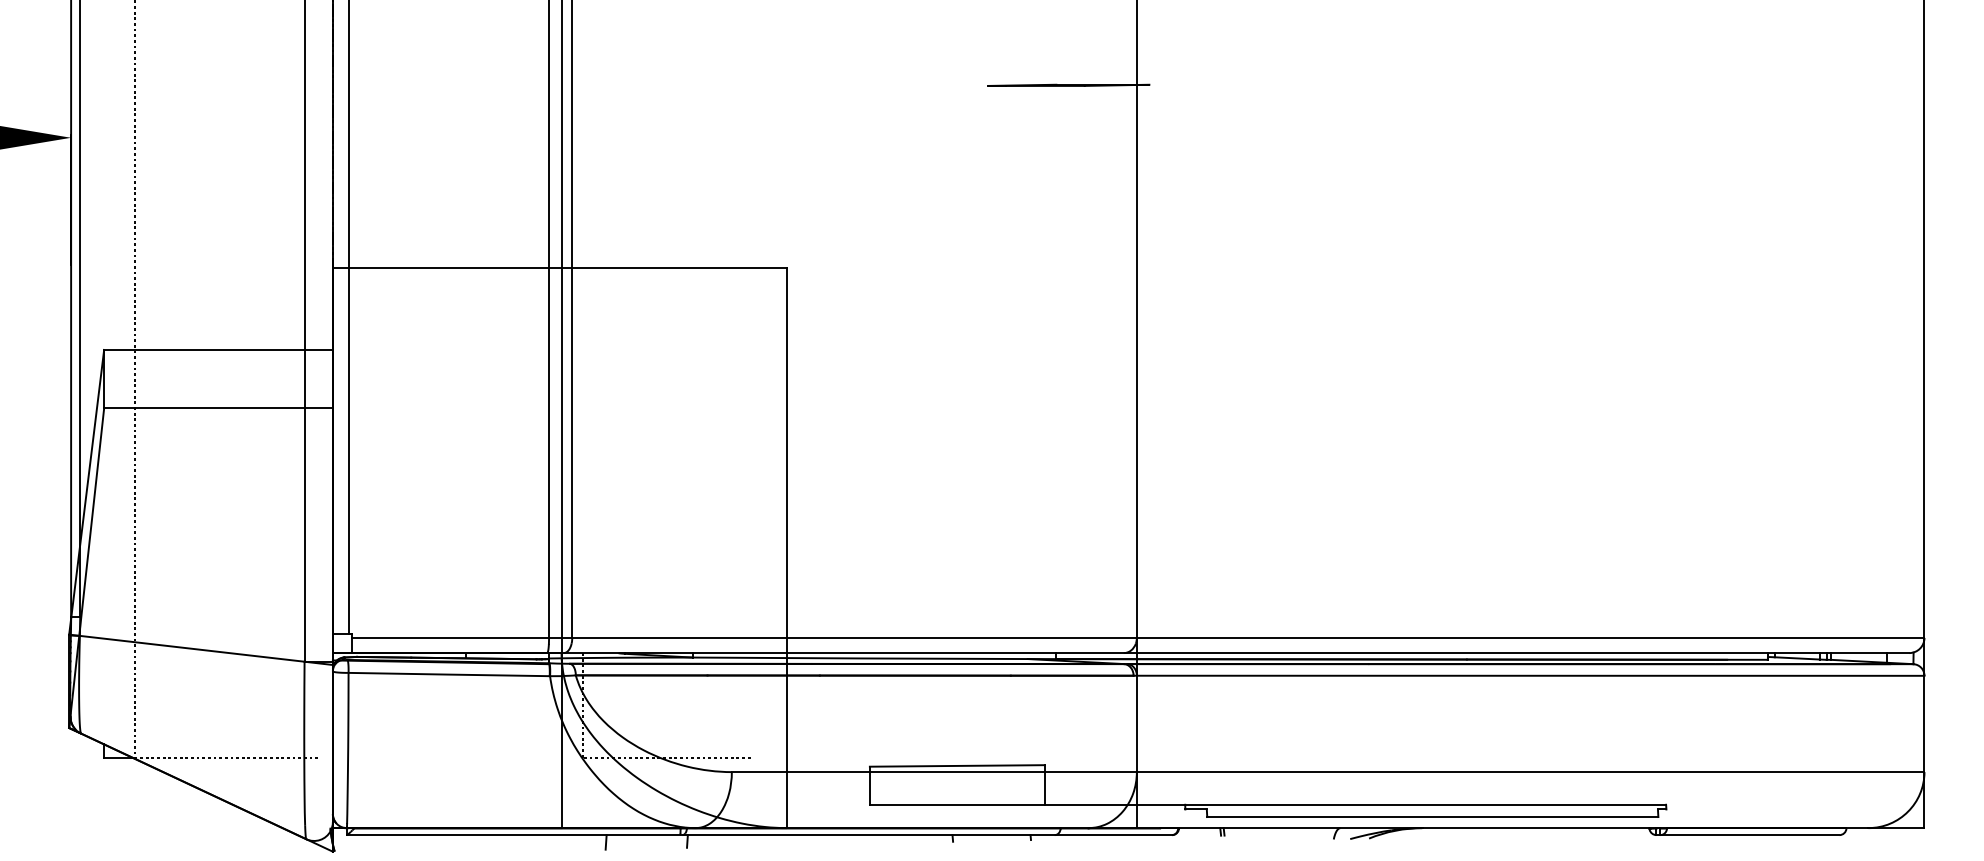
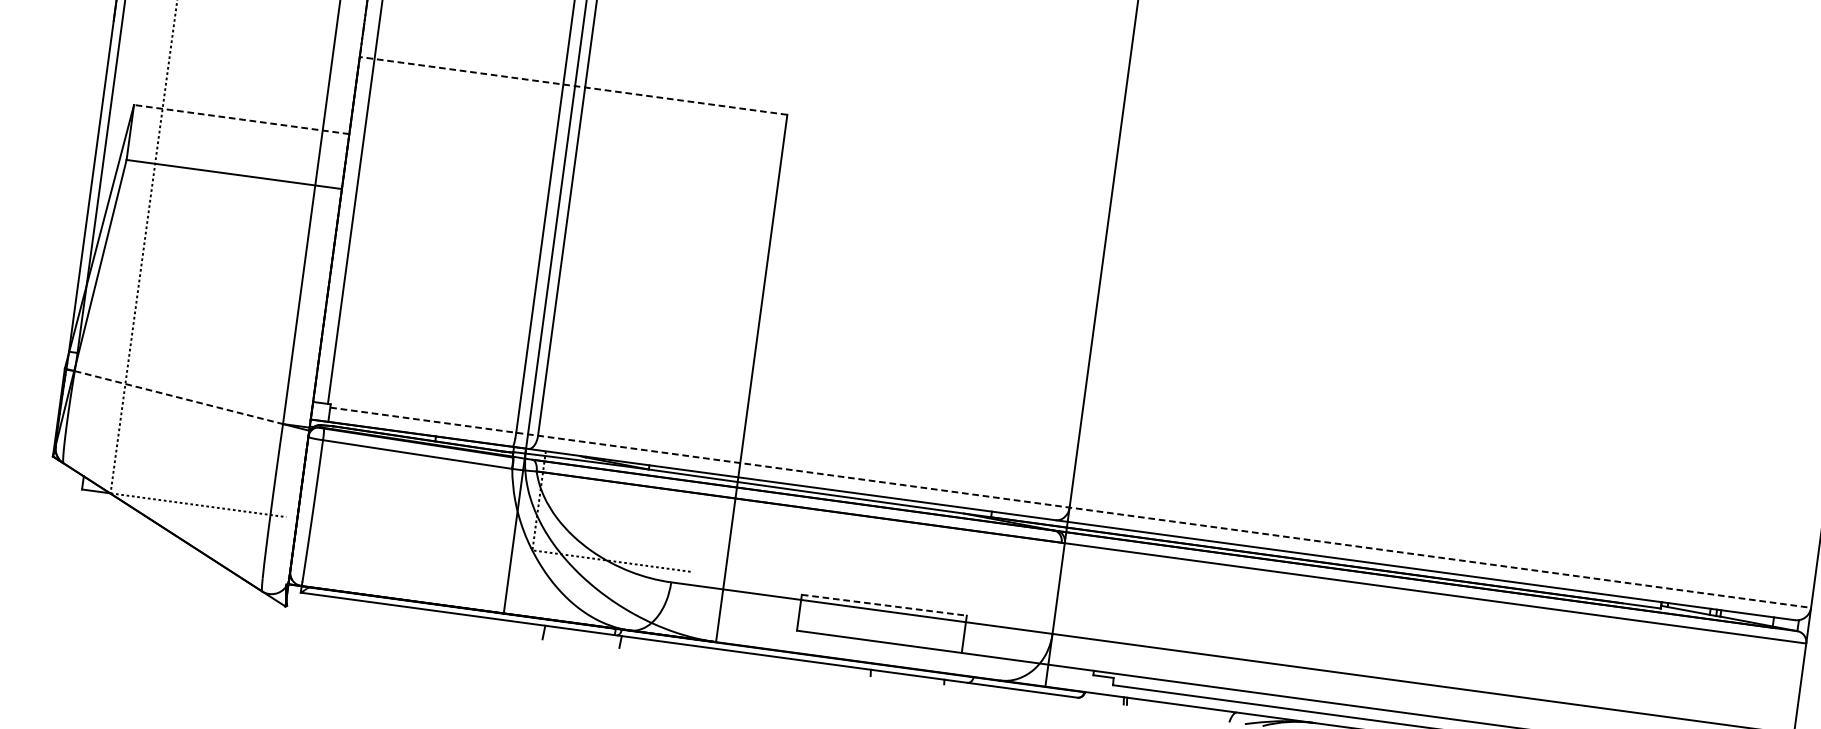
line: (559, 268) -> (573, 86), solid -> dashed
line: (218, 349) -> (241, 119), solid -> dashed
line: (1138, 637) -> (1071, 507), solid -> dashed
line: (192, 648) -> (179, 397), solid -> dashed
line: (957, 765) -> (884, 604), solid -> dashed

